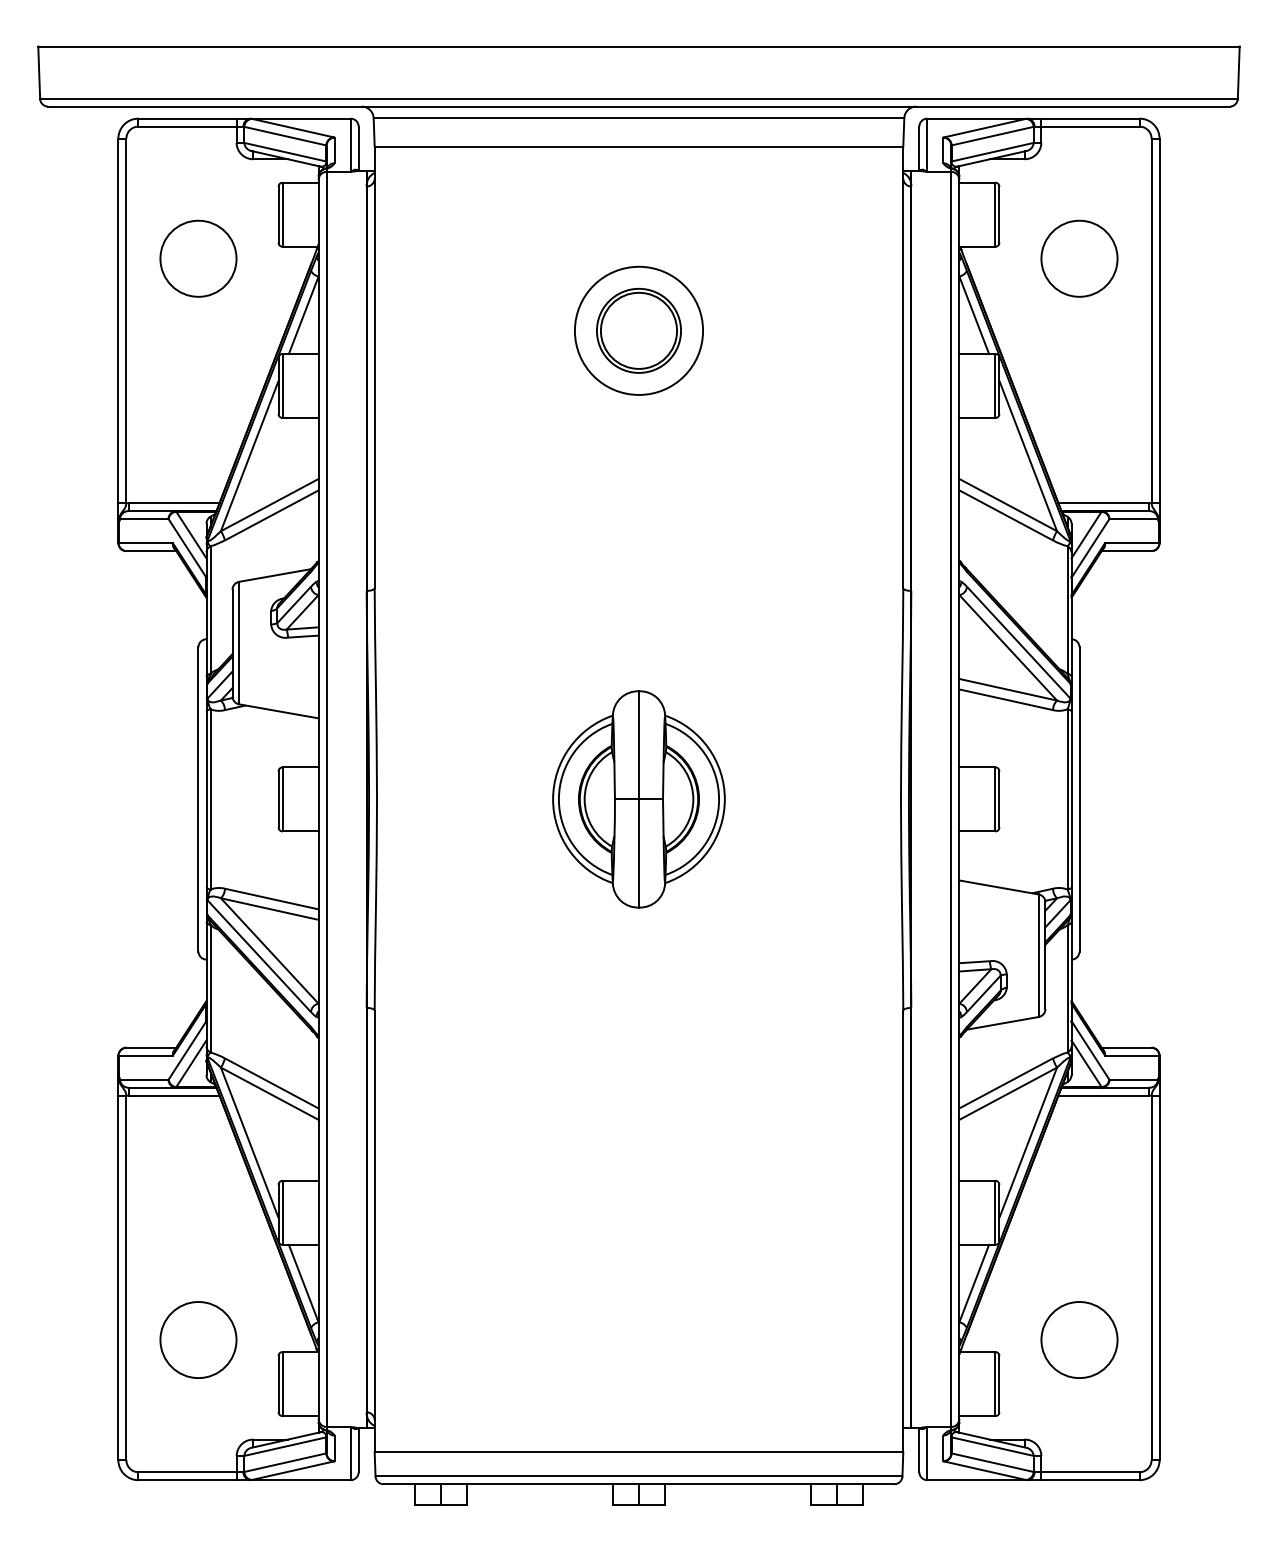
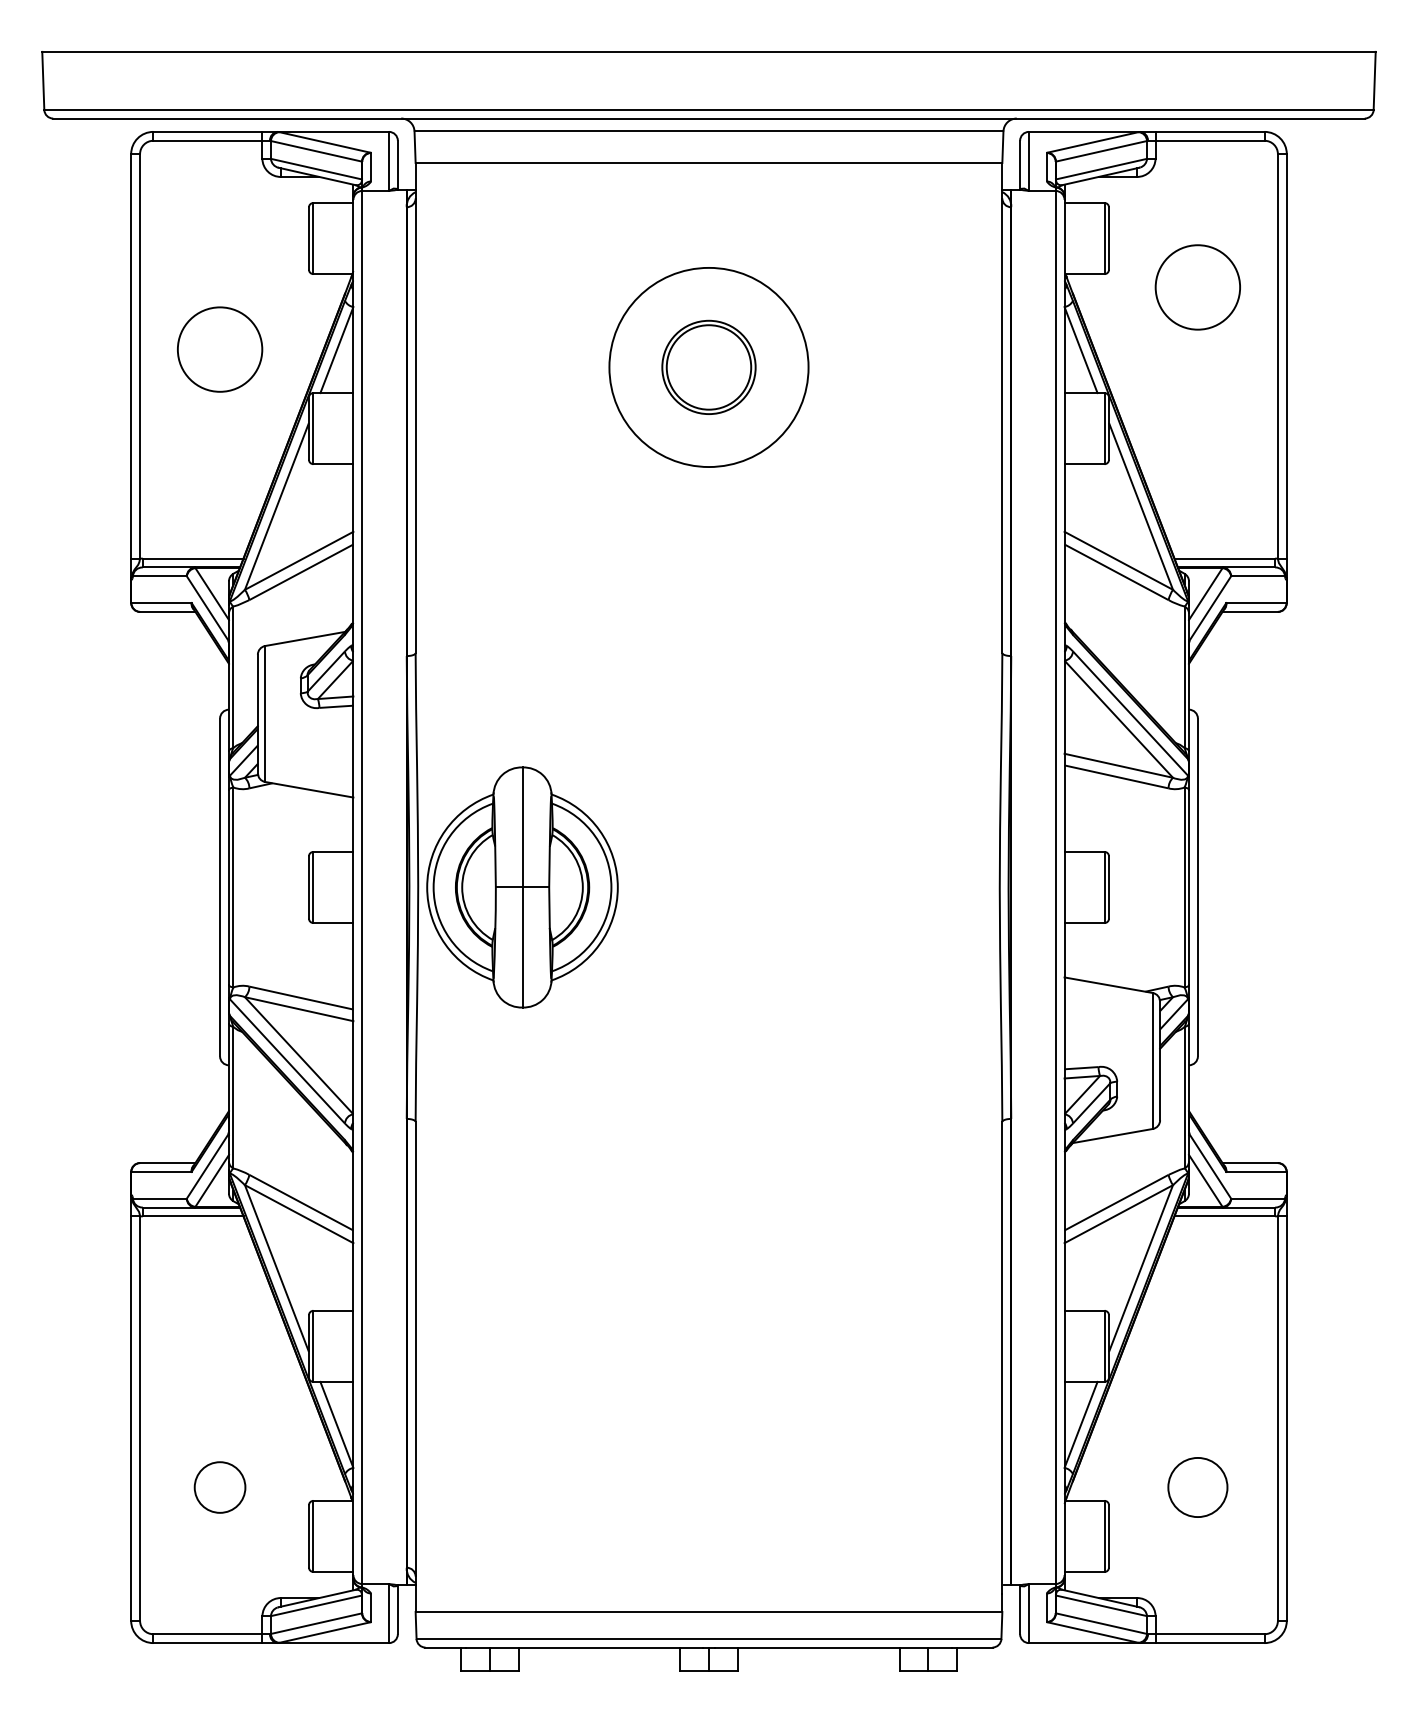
circle: (198, 258) -> (220, 349), moved
circle: (638, 330) -> (708, 367), size x1.4
part: (638, 799) -> (521, 887), moved
circle: (1079, 1339) -> (1197, 1486), size x0.7
circle: (198, 1340) -> (220, 1488), size x0.6

